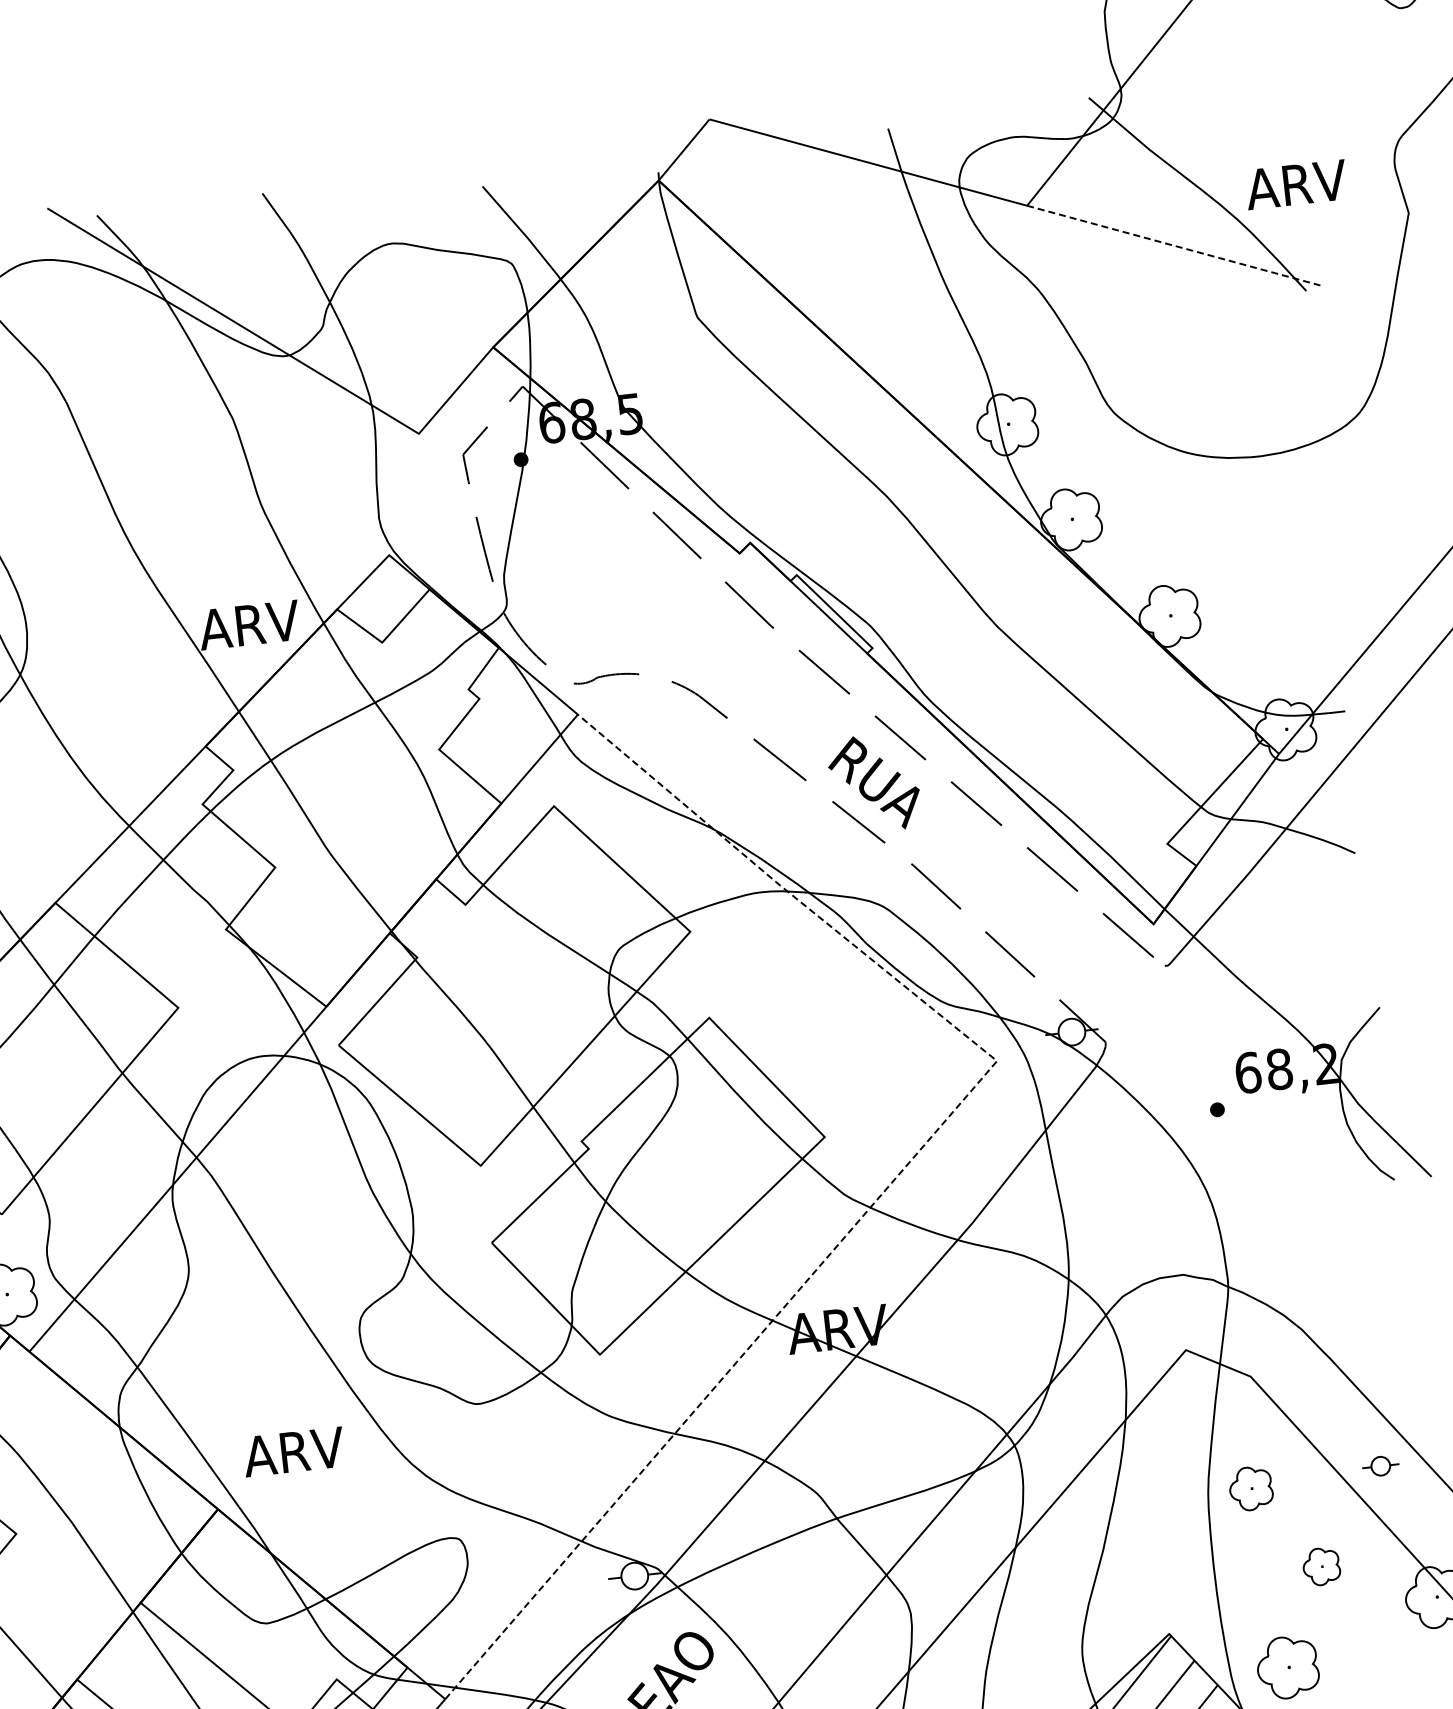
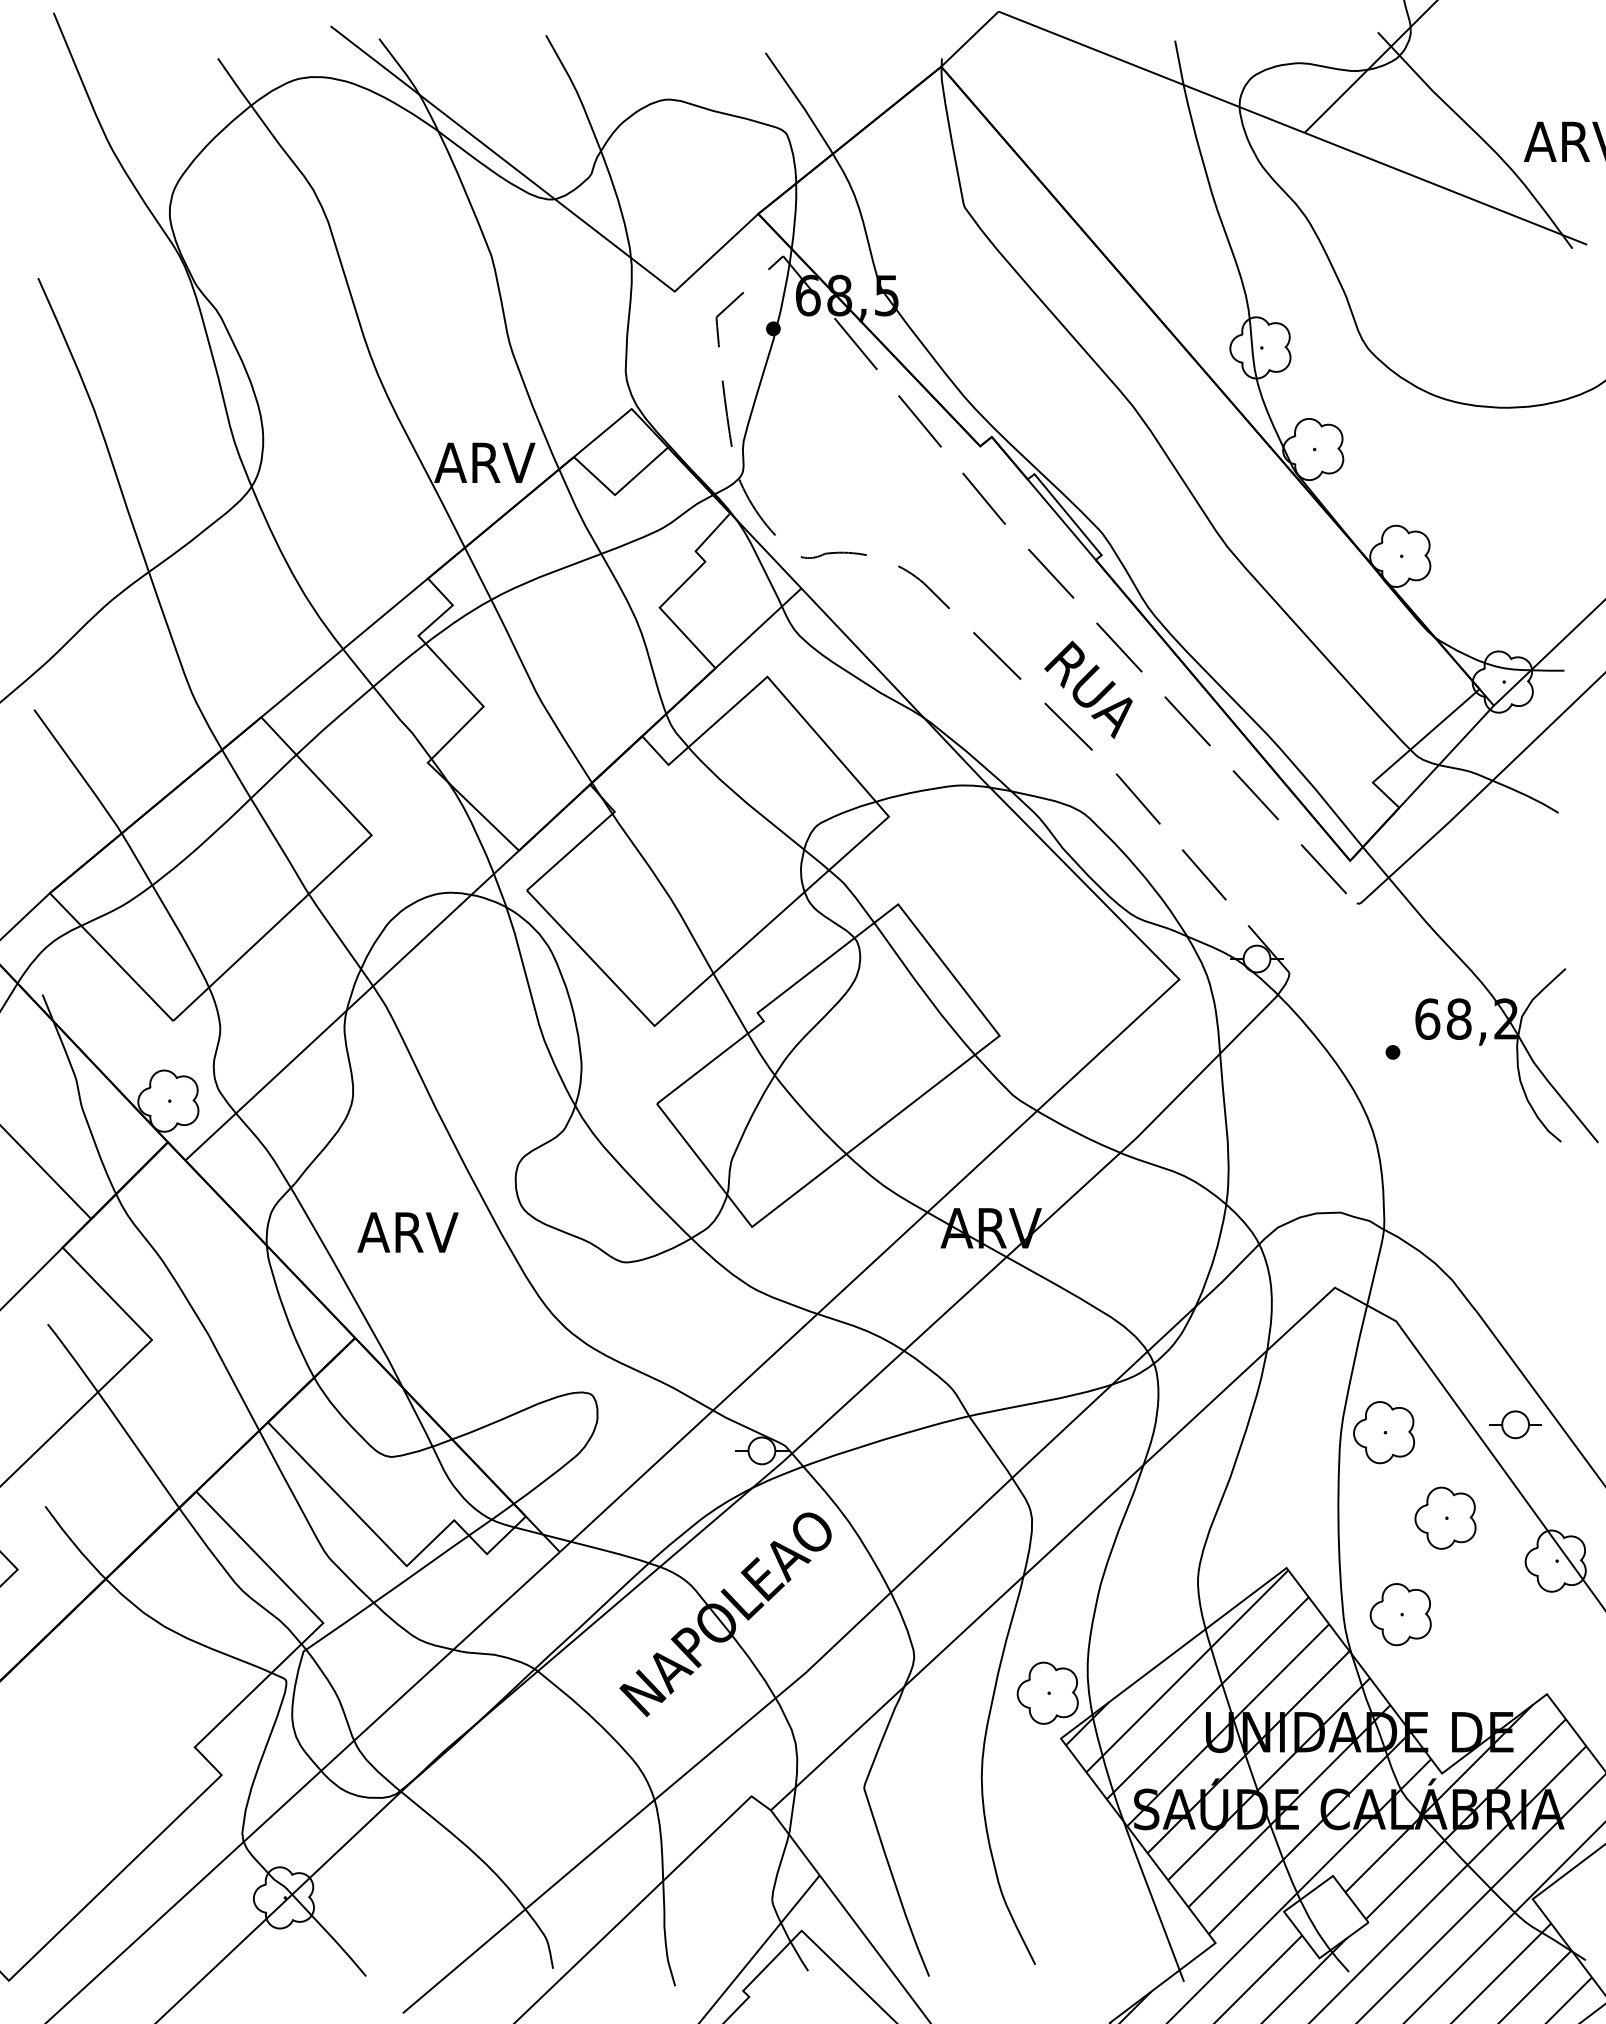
line: (1173, 245) -> (1445, 188), dashed -> solid
line: (900, 1172) -> (1070, 1079), dashed -> solid
text: (293, 1452) -> (407, 1232), moved
part: (1380, 1465) -> (1515, 1424), size x1.43
part: (1251, 1488) -> (1384, 1432), size x1.43
part: (1321, 1566) -> (1445, 1517), size x1.67

